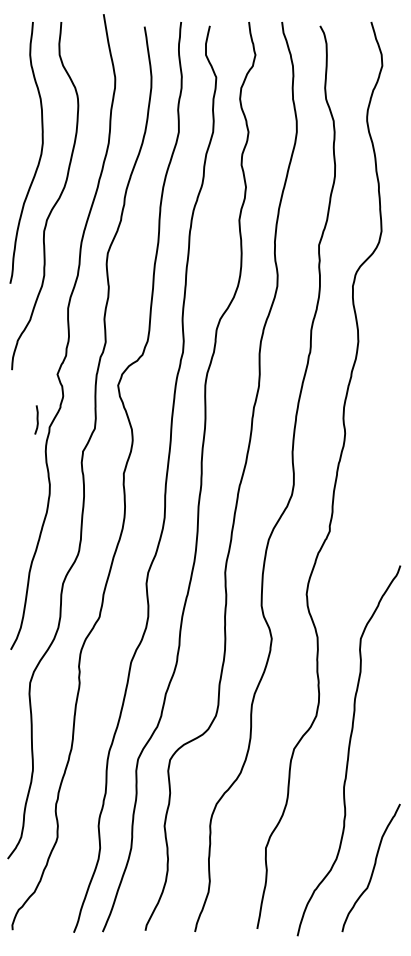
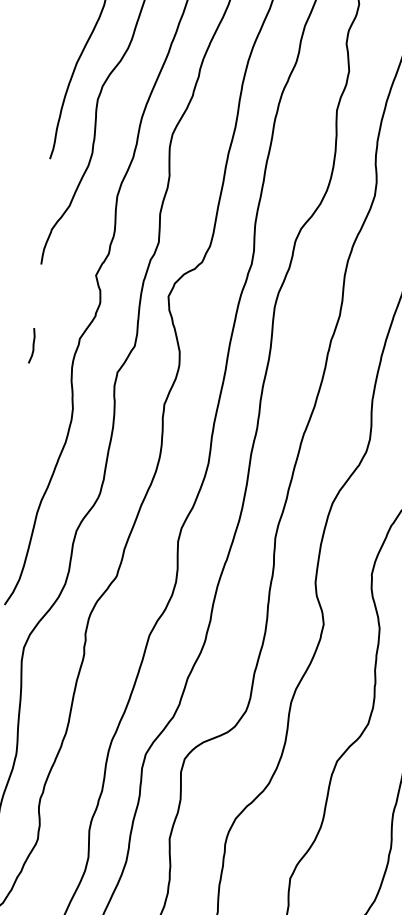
curve: (36, 419) -> (32, 345), moved

